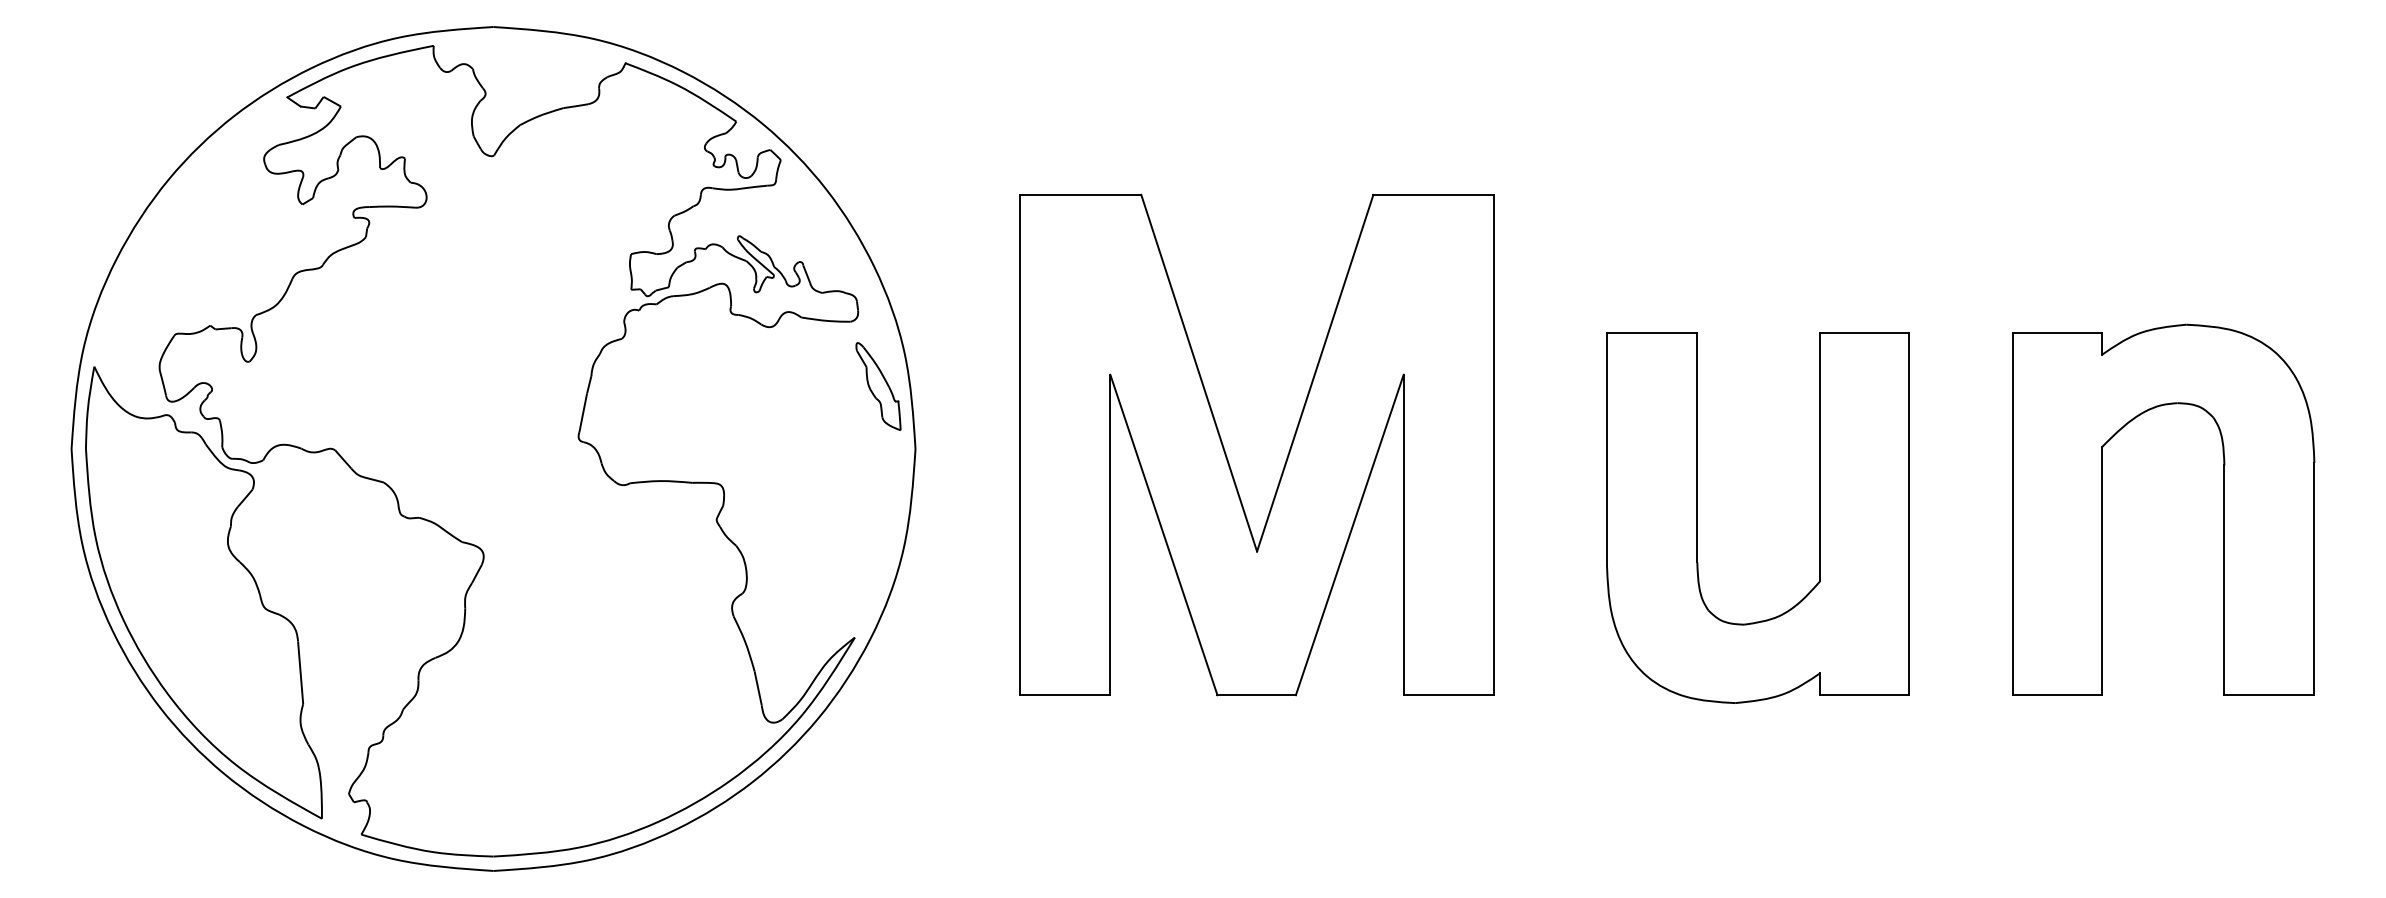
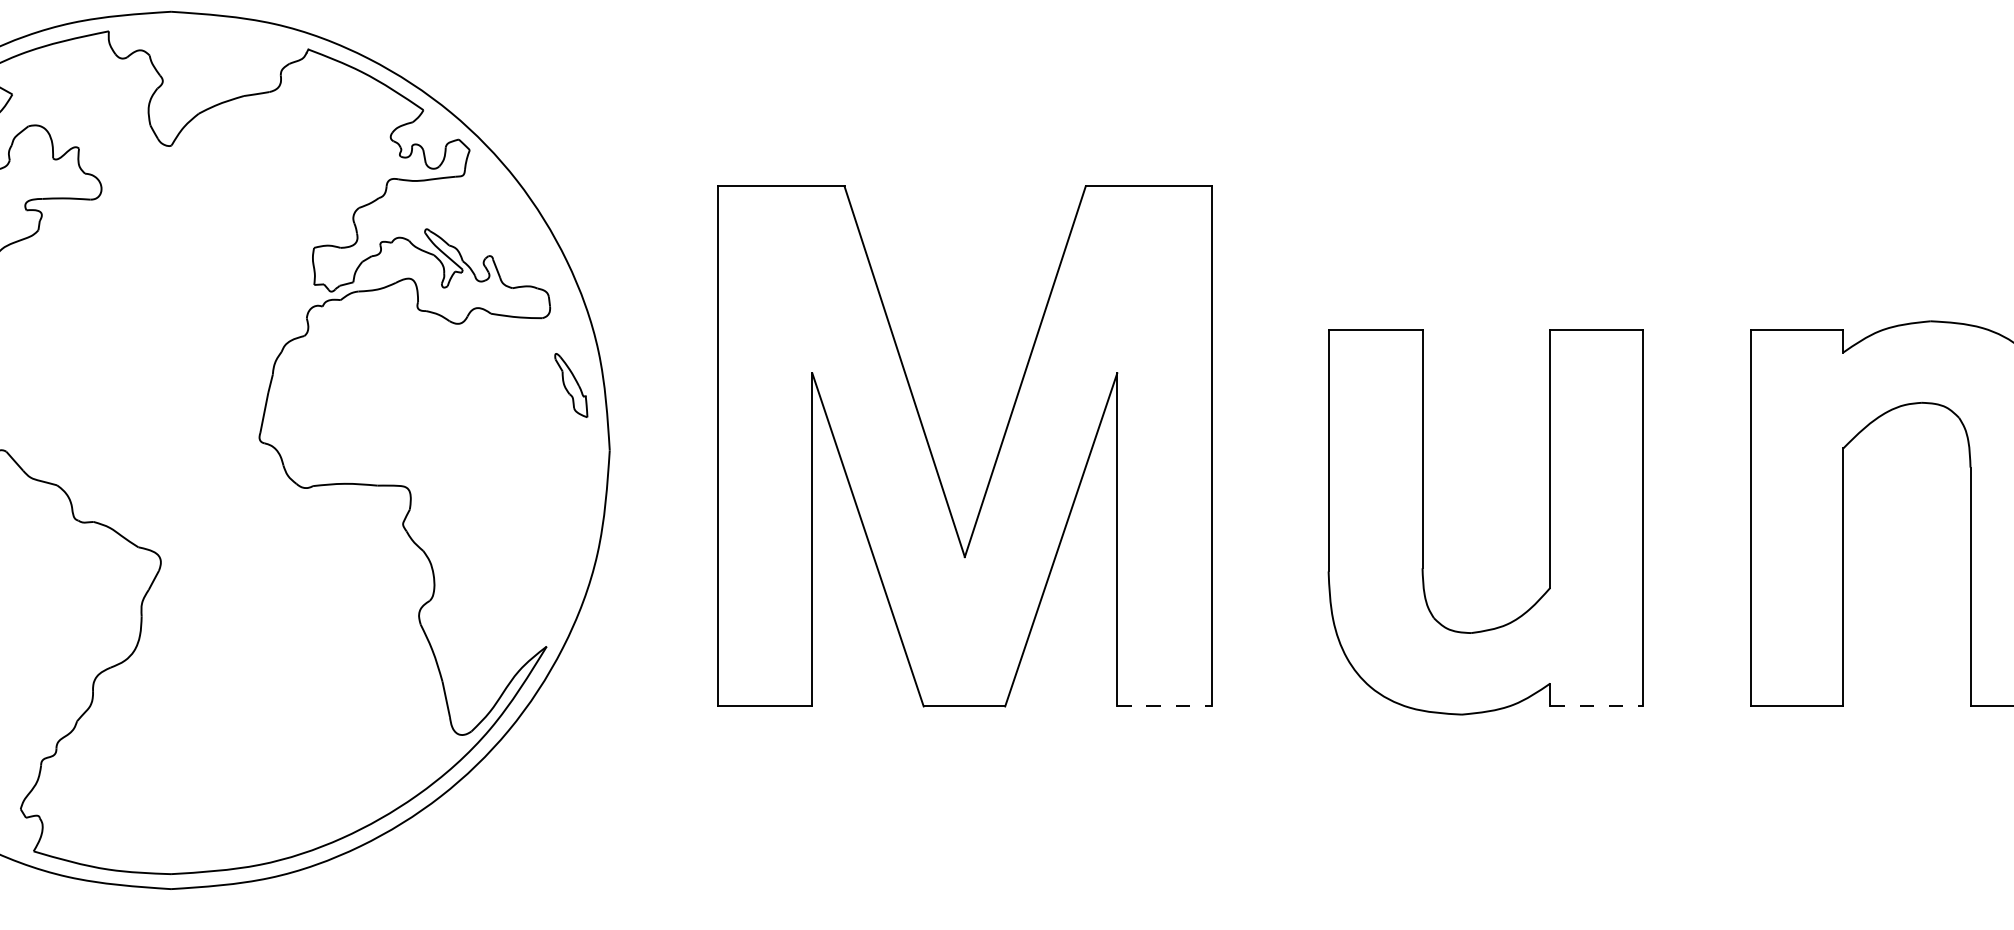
part: (878, 386) -> (571, 385), size x0.7
line: (1449, 695) -> (1164, 706), solid -> dashed
line: (1865, 695) -> (1597, 706), solid -> dashed

